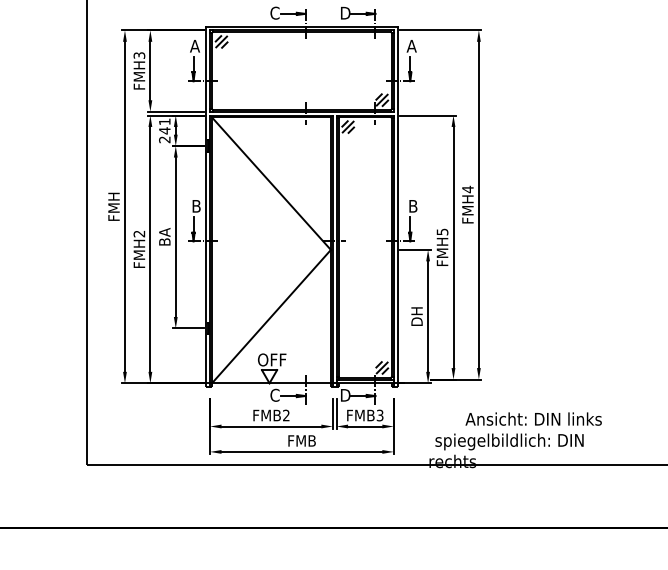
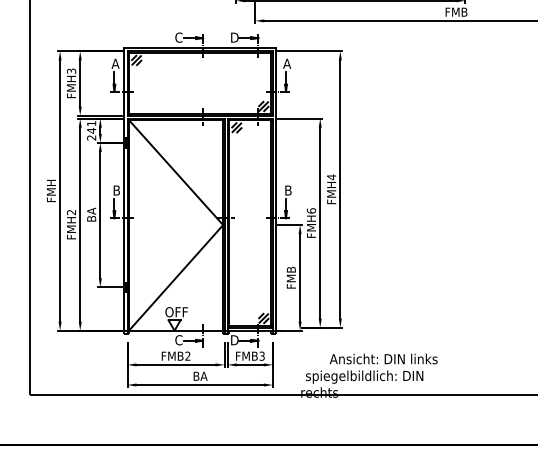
text: (442, 231) -> (311, 210), FMH5 -> FMH6
text: (415, 316) -> (290, 277), DH -> FMB
text: (302, 439) -> (200, 375), FMB -> BA

